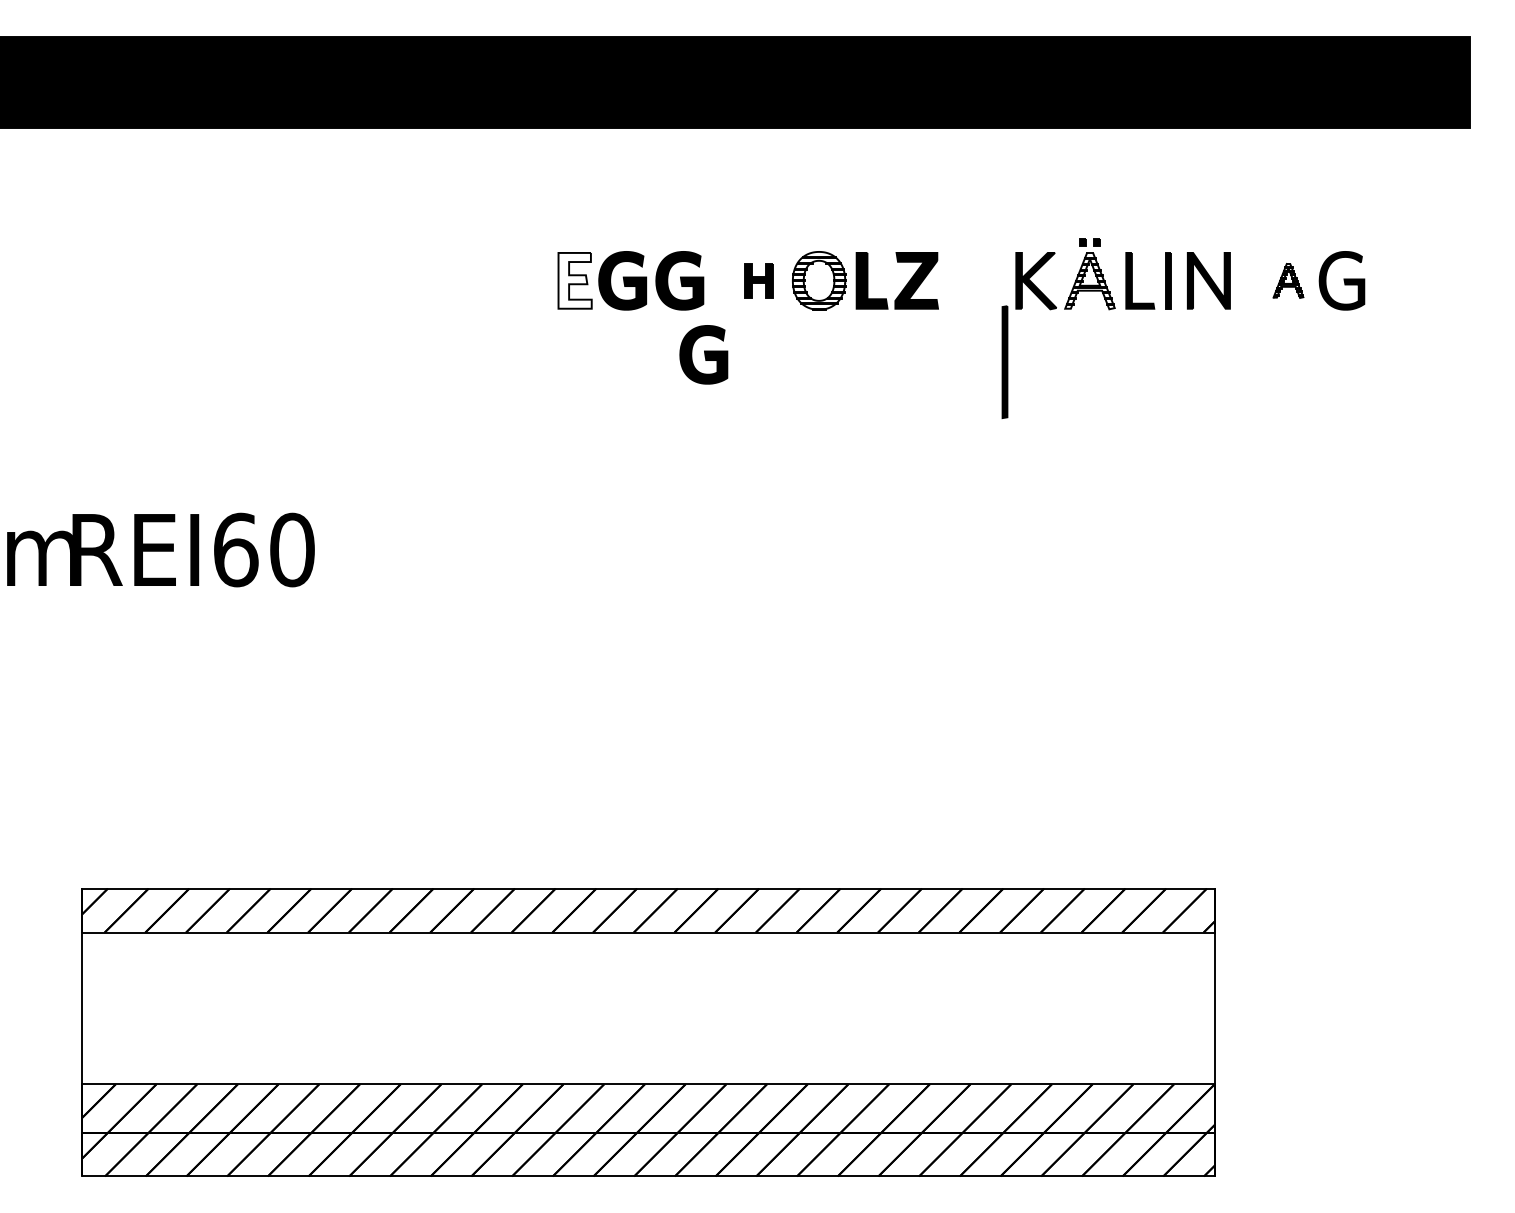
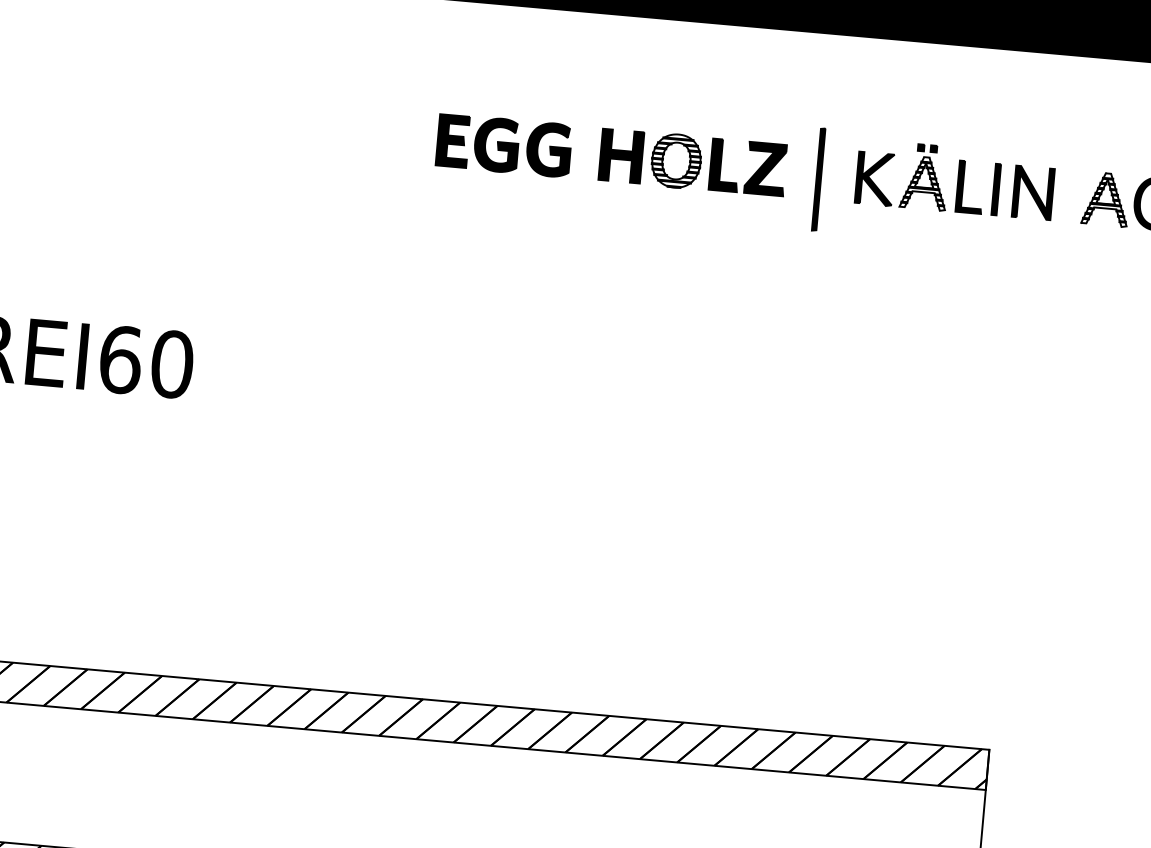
fill: (574, 280) -> (452, 140), added
part: (758, 280) -> (621, 155), size x1.67
part: (1288, 280) -> (1106, 199), size x1.67
part: (703, 354) -> (564, 219), removed
part: (1004, 361) -> (818, 178), moved

